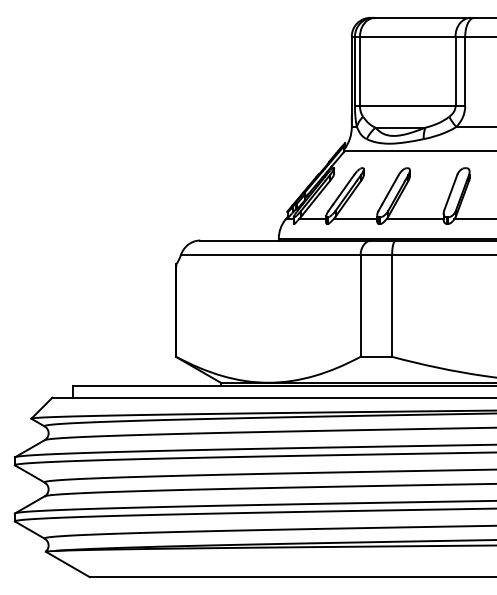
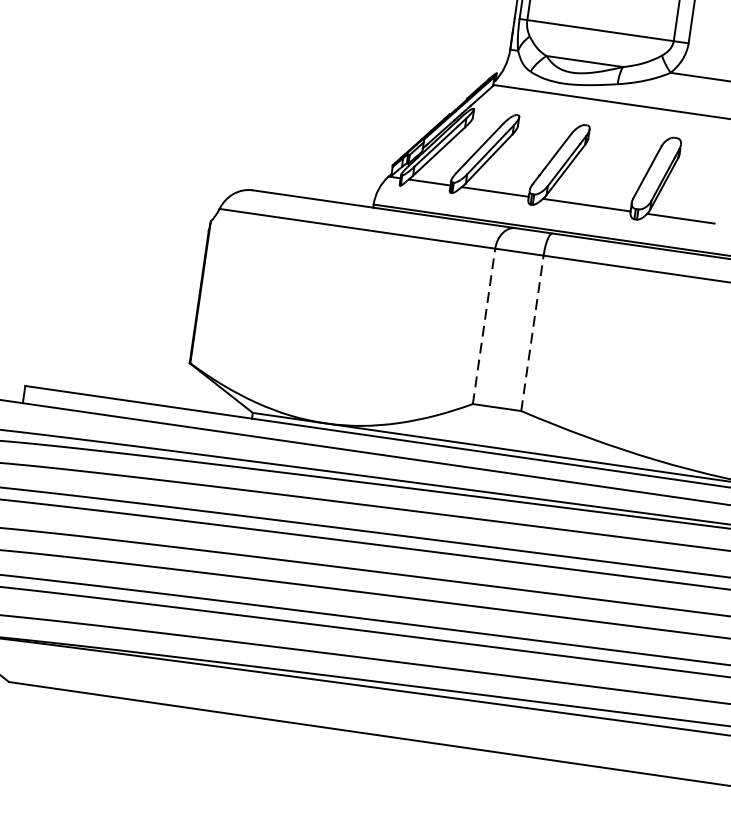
line: (360, 306) -> (483, 326), solid -> dashed
line: (392, 306) -> (532, 333), solid -> dashed

